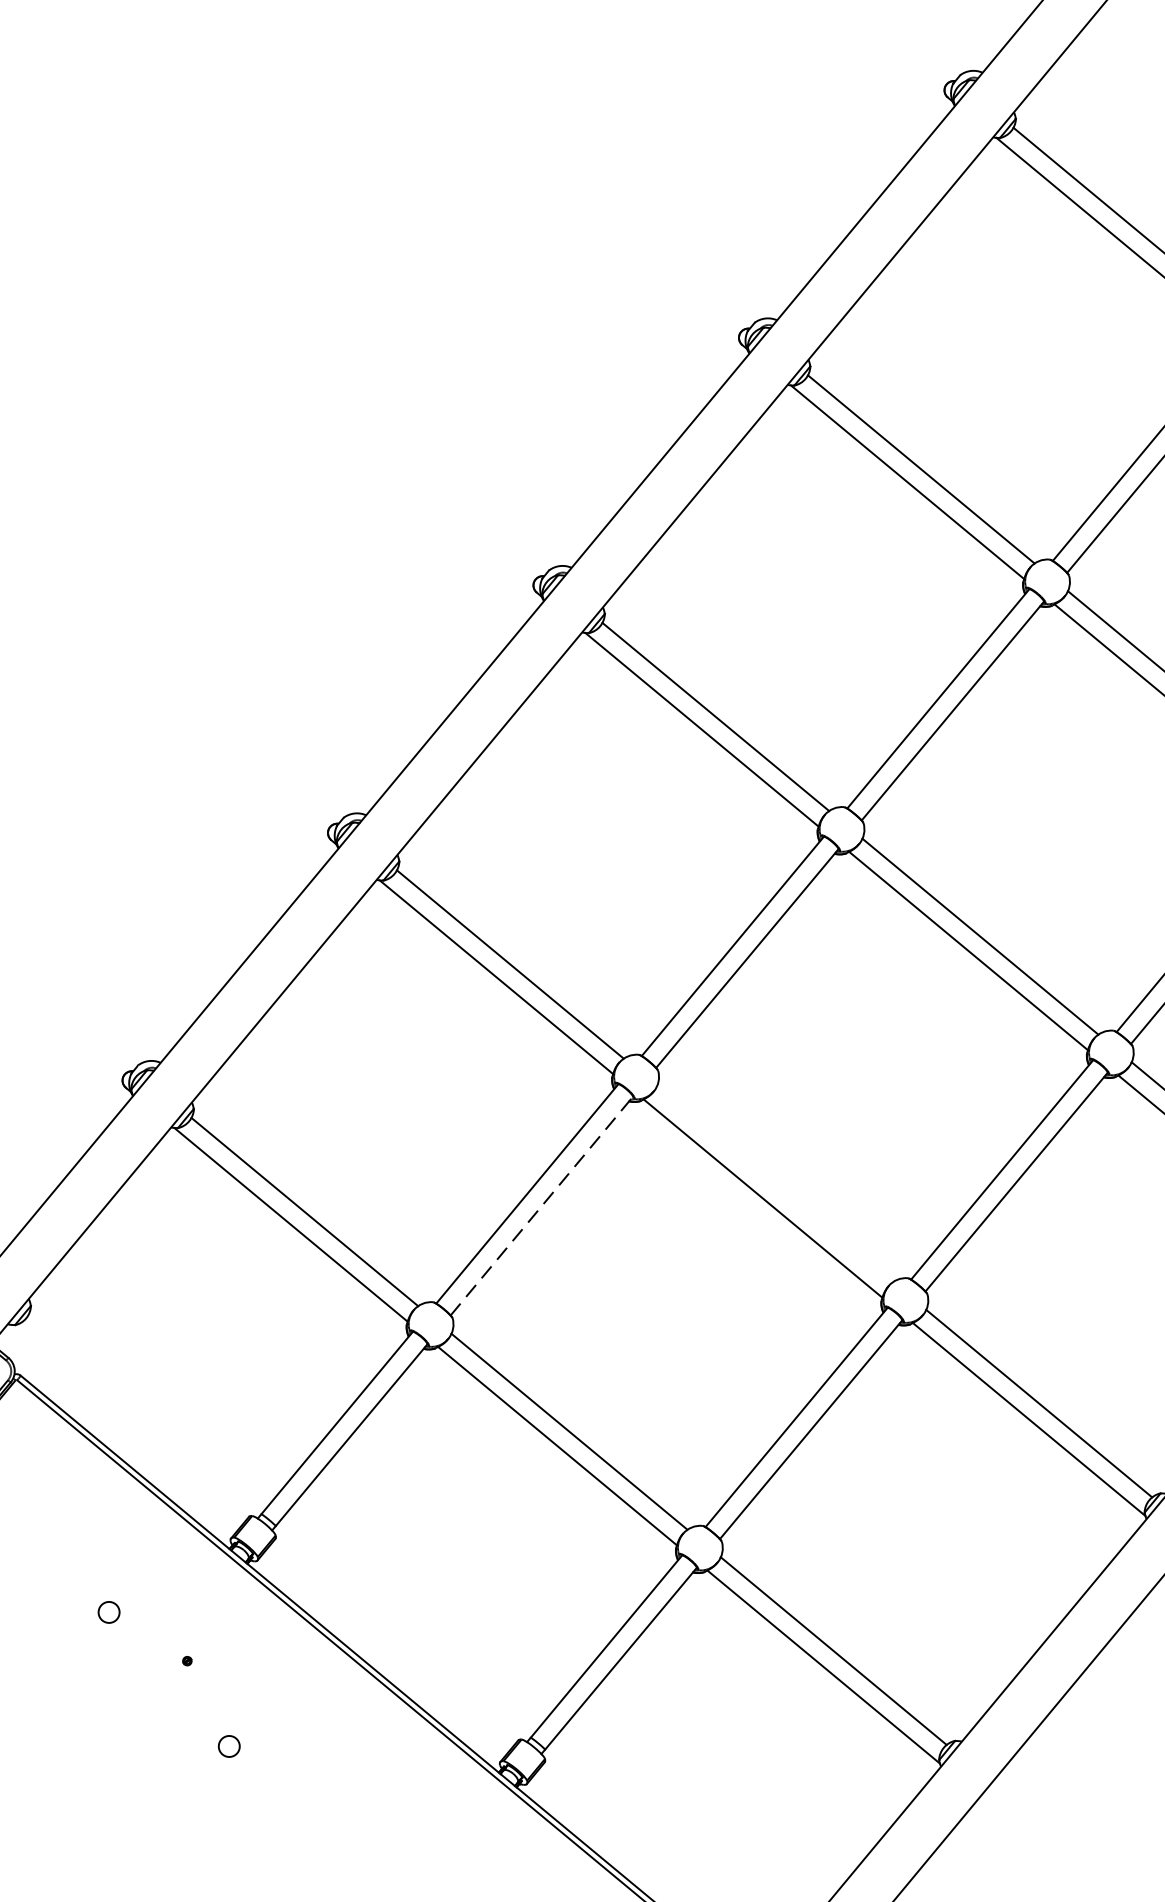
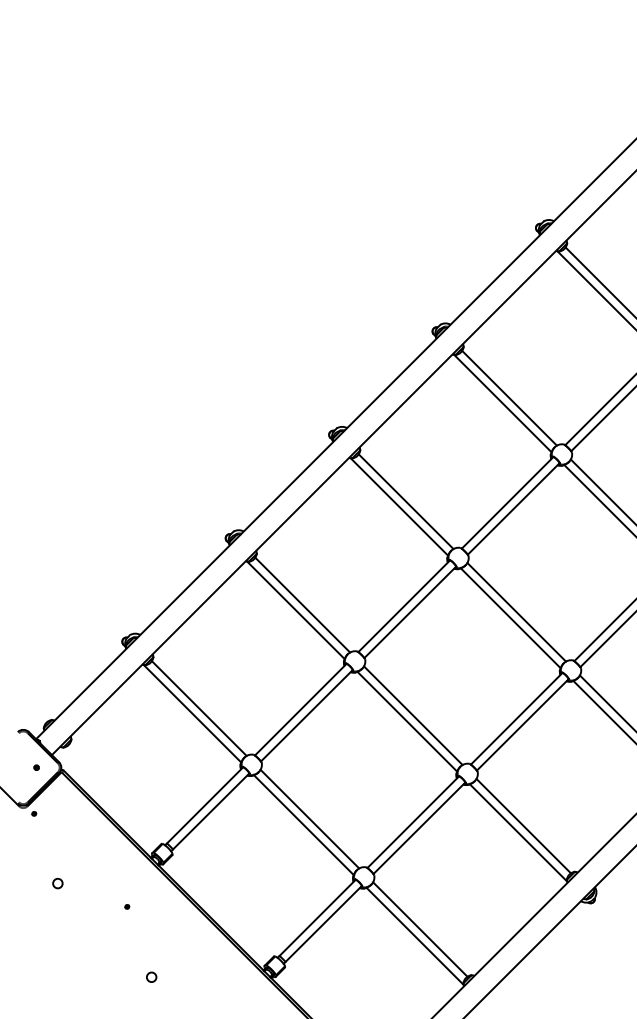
line: (775, 1183) -> (413, 715), added
line: (541, 1205) -> (306, 715), dashed -> solid
circle: (108, 1612) -> (57, 883), moved
circle: (228, 1744) -> (151, 976), moved

